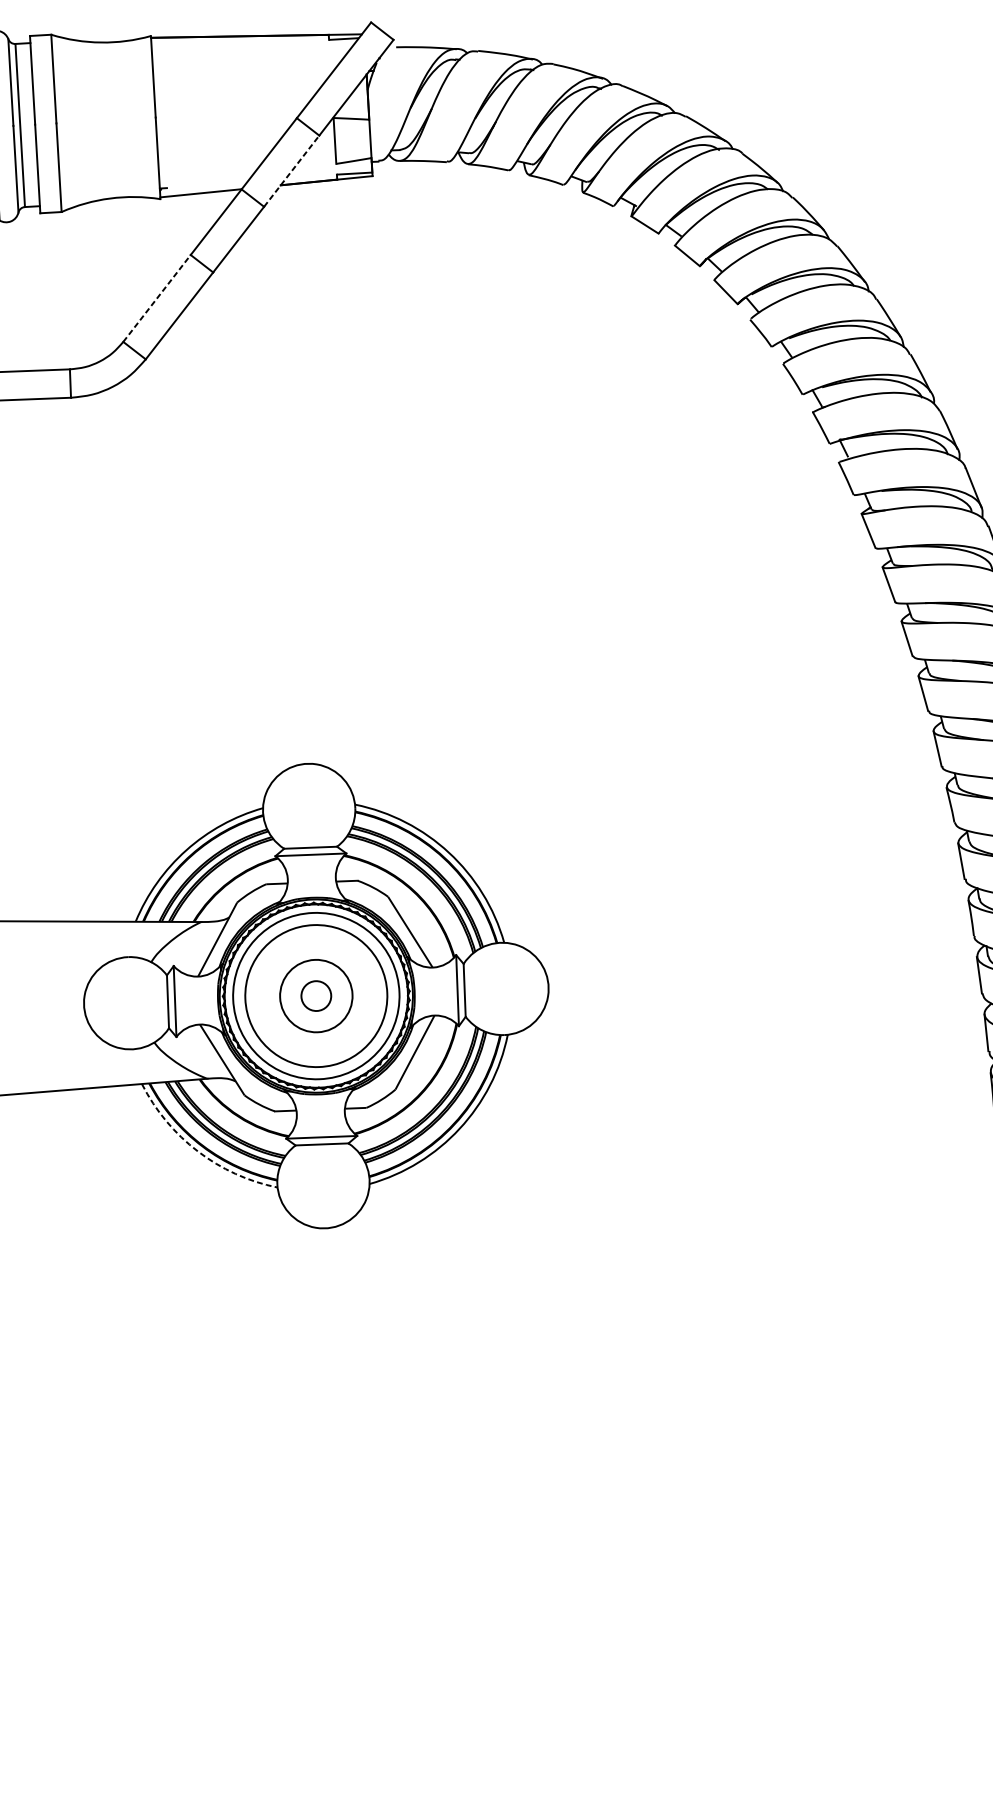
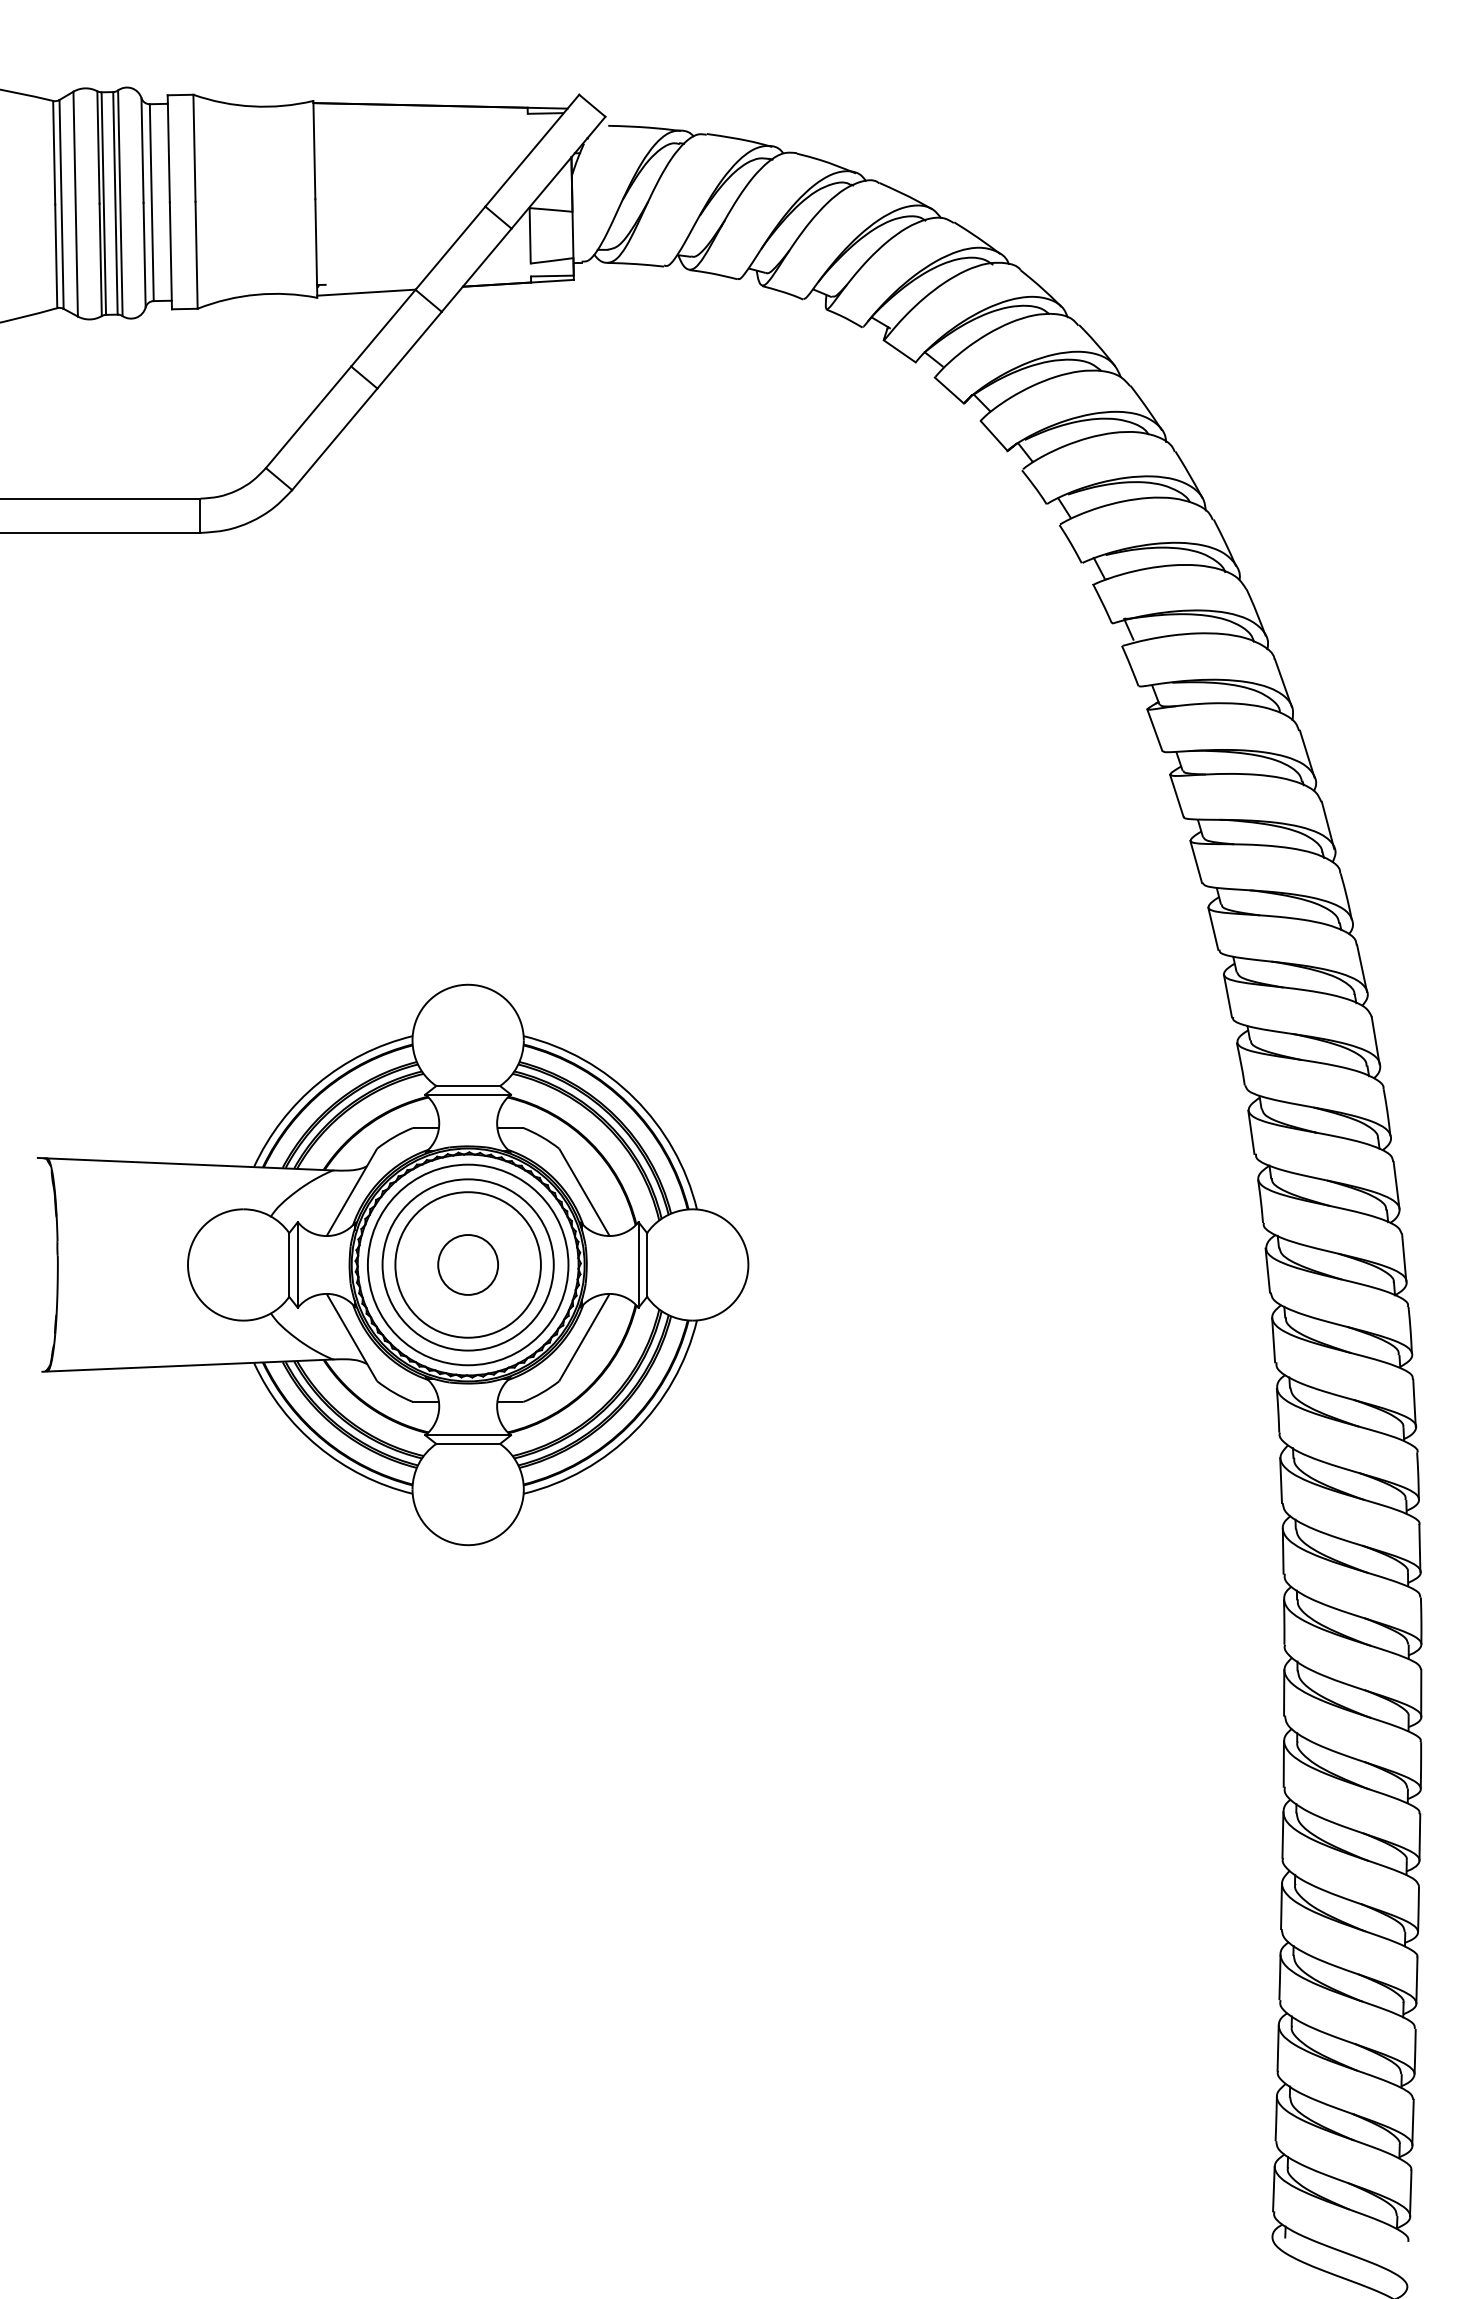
line: (292, 170) -> (477, 269), dashed -> solid
line: (156, 297) -> (308, 416), dashed -> solid
circle: (315, 995) -> (467, 1264), size x1.67
circle: (316, 995) -> (468, 1264), size x1.67
arc: (198, 1151) -> (318, 1446), dashed -> solid

